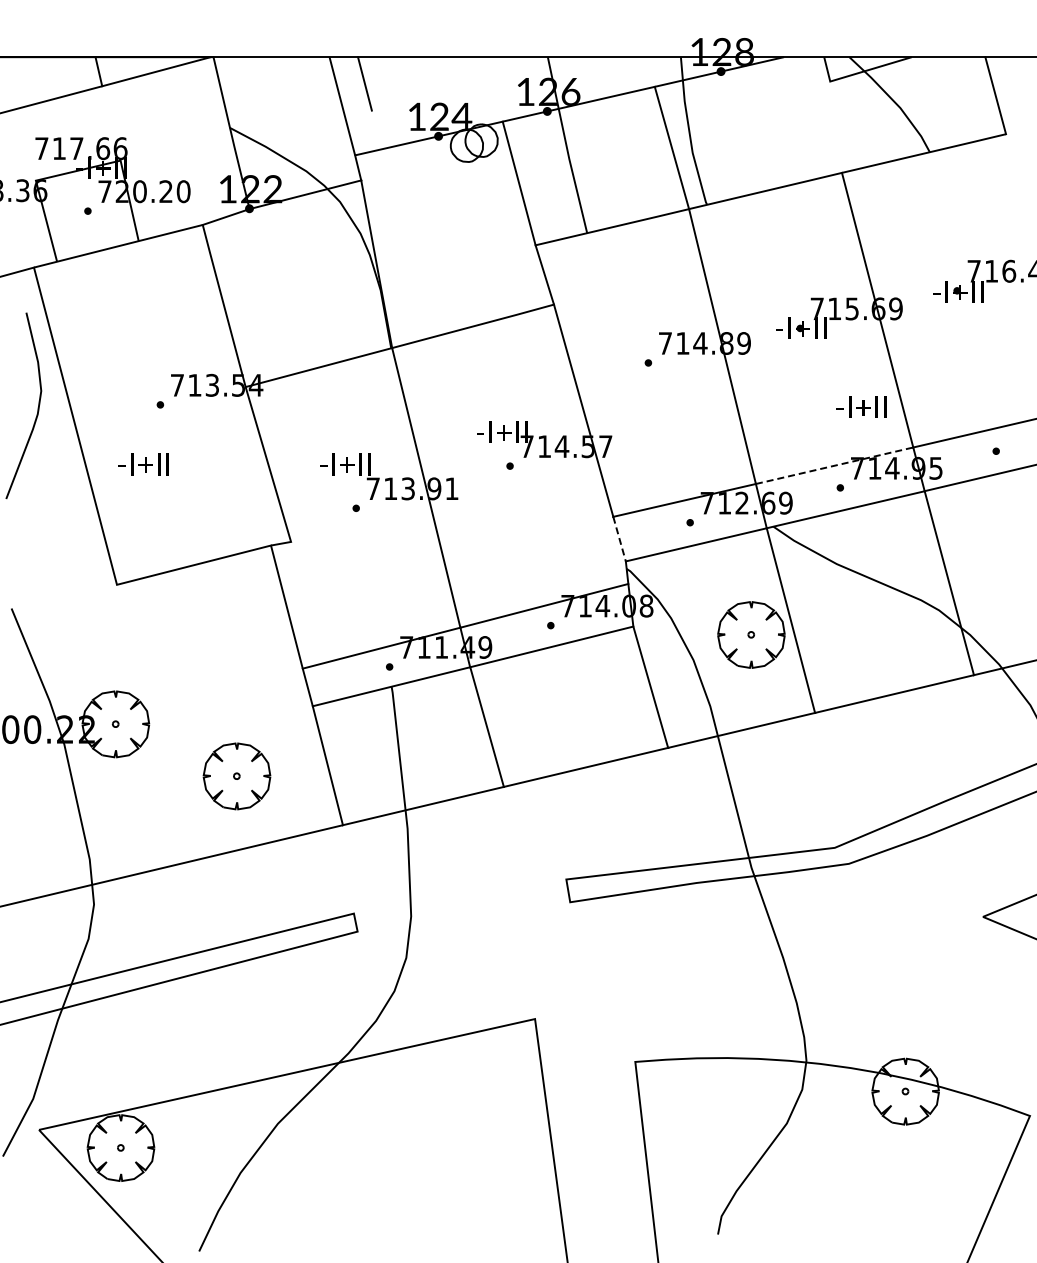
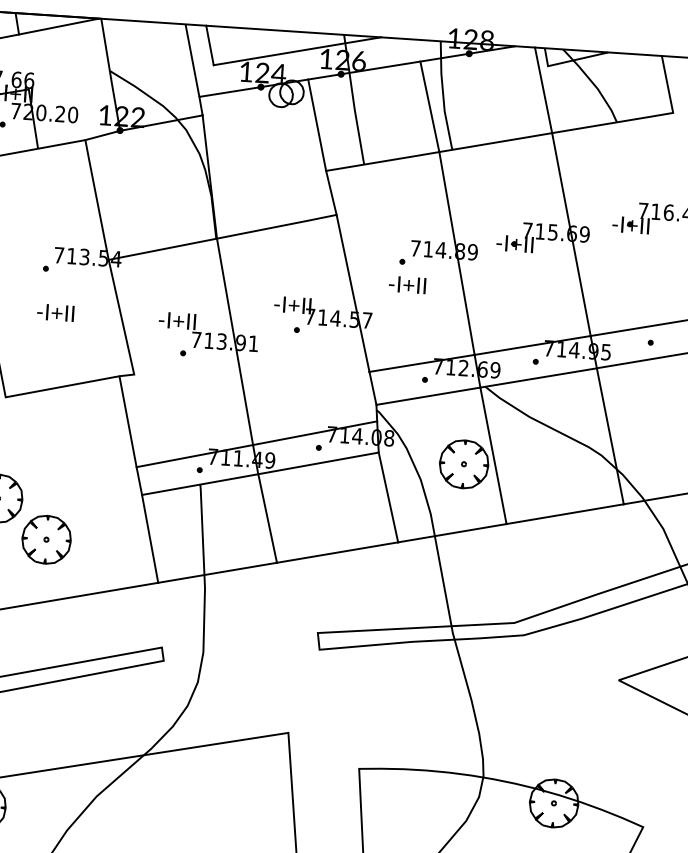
line: (484, 83) -> (296, 50), added
line: (825, 114) -> (542, 89), added
text: (861, 406) -> (407, 284), moved
text: (143, 464) -> (55, 312), moved
line: (834, 465) -> (532, 345), dashed -> solid
line: (619, 539) -> (372, 388), dashed -> solid
part: (236, 776) -> (46, 539), moved

